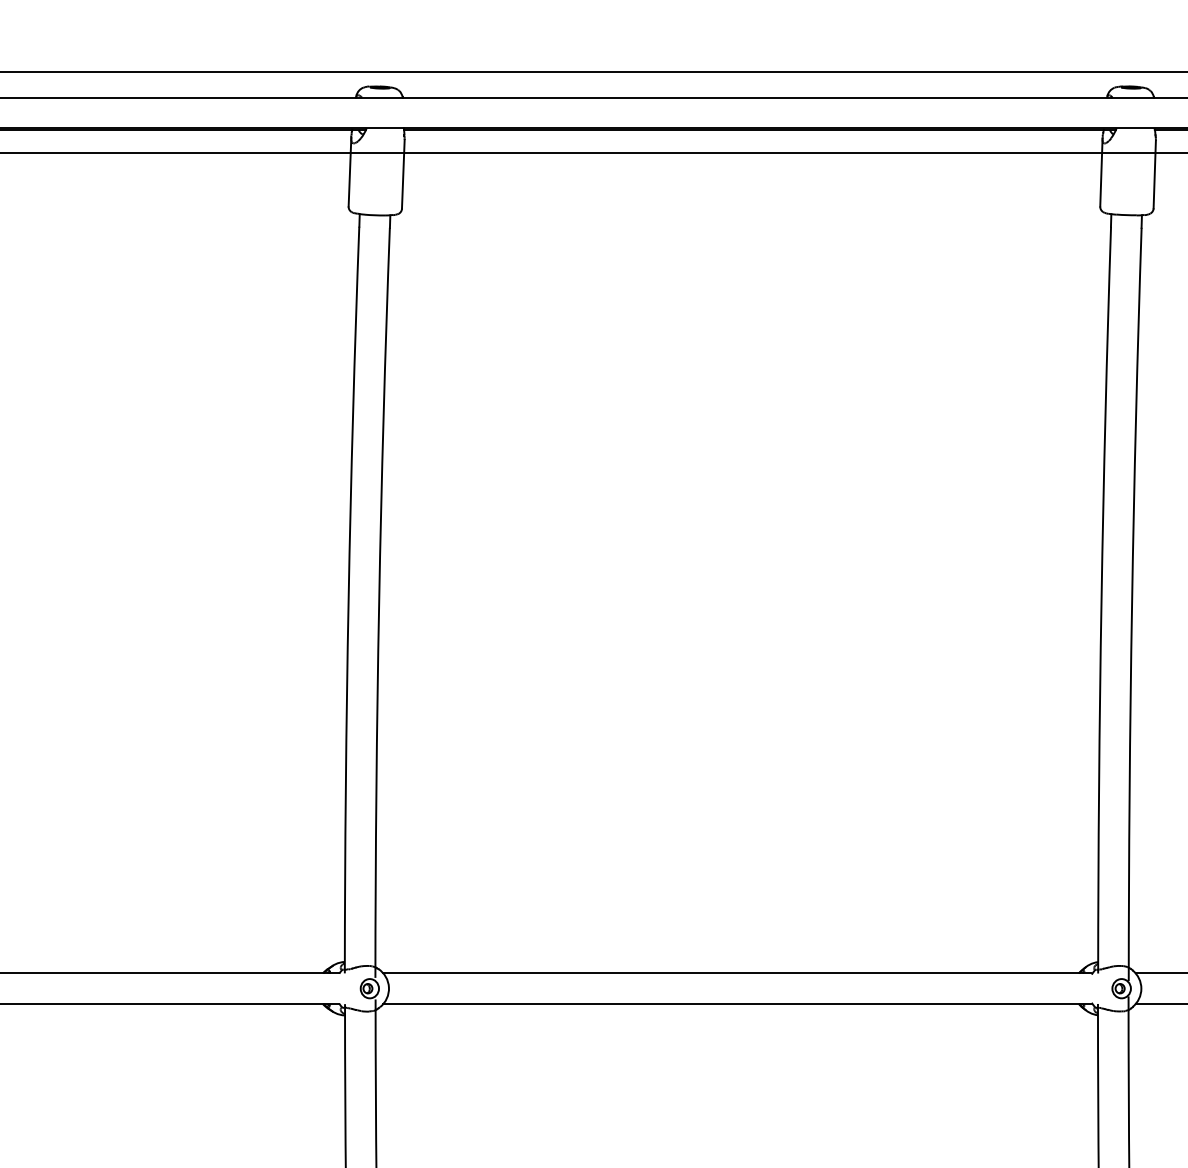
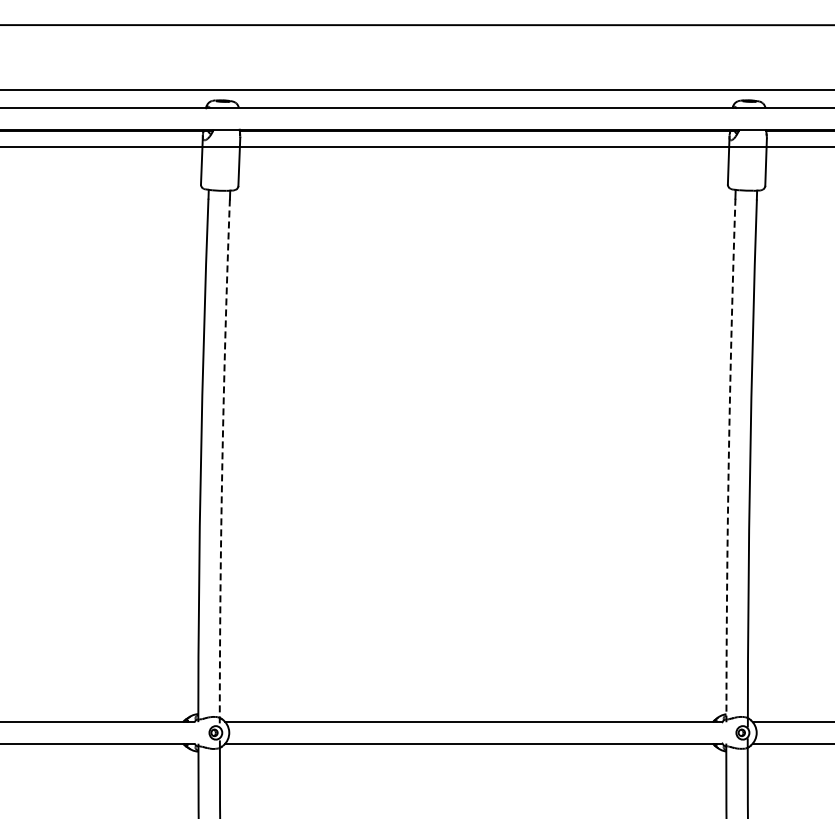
arc: (1101, 600) -> (728, 460), solid -> dashed
arc: (379, 603) -> (222, 462), solid -> dashed

